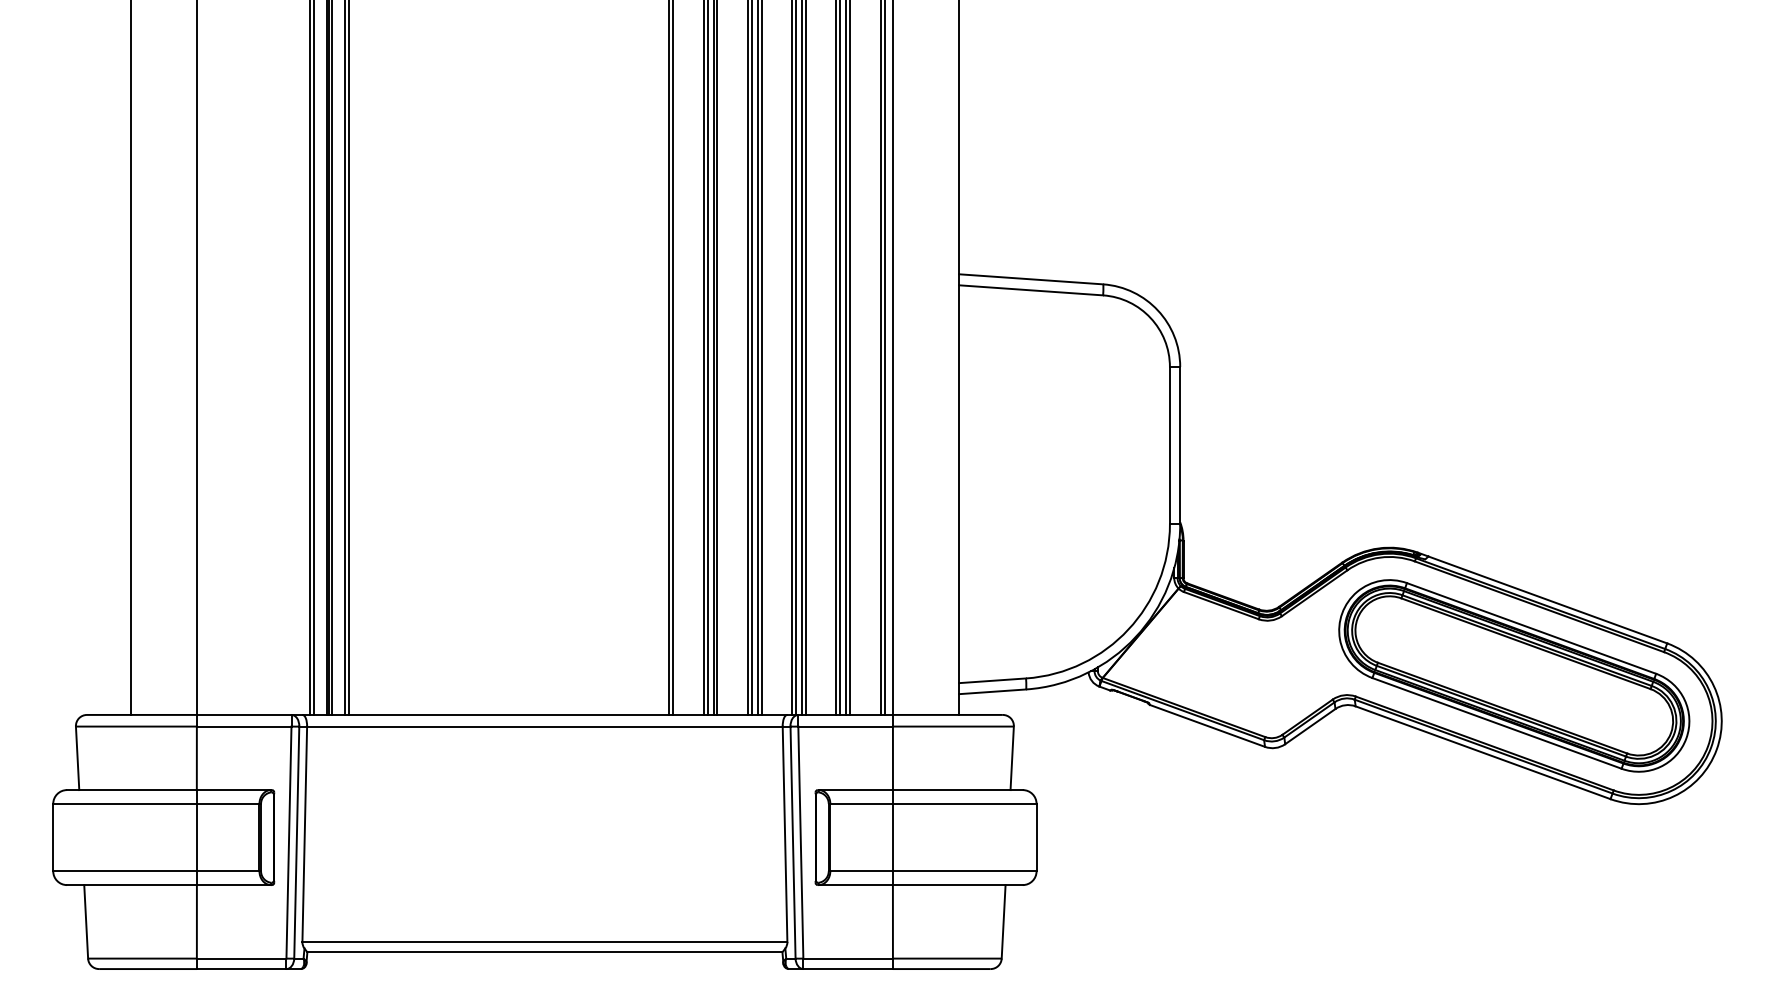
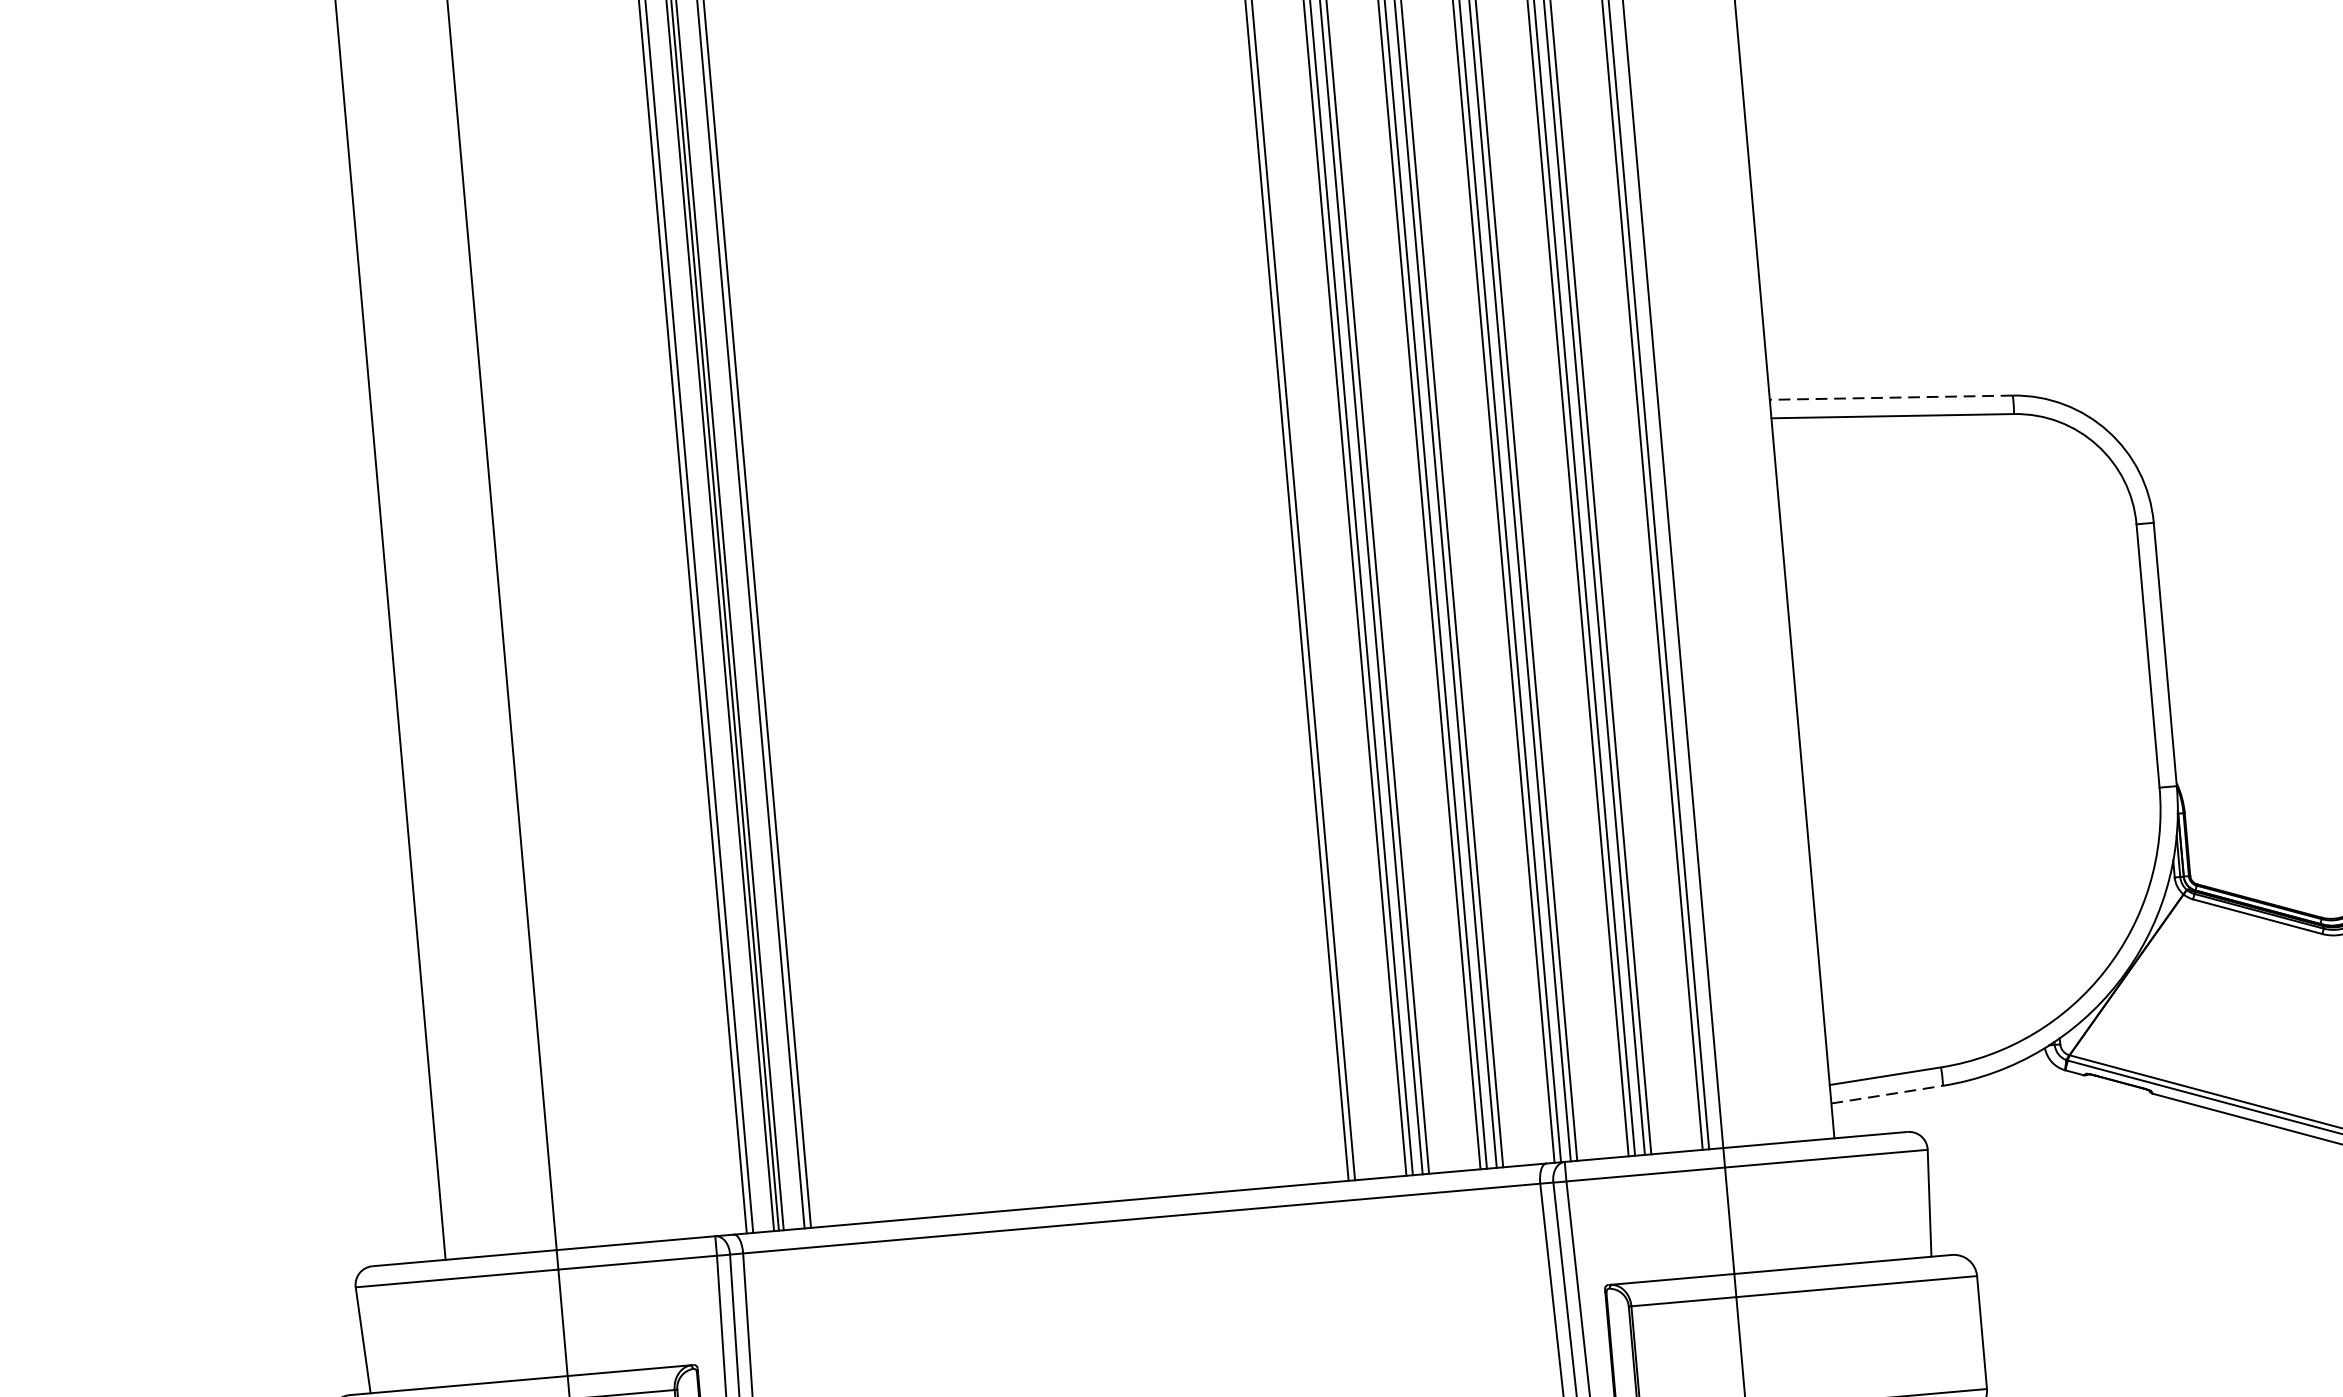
line: (1030, 279) -> (1890, 398), solid -> dashed
line: (993, 691) -> (1888, 1094), solid -> dashed

